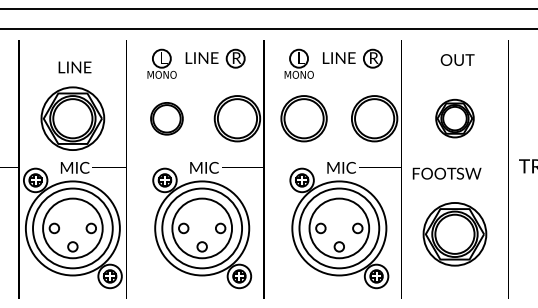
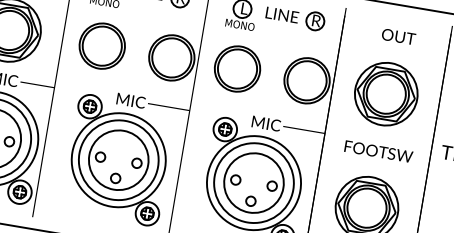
part: (166, 118) -> (101, 45), size x1.43
part: (454, 118) -> (385, 93), size x1.67
text: (446, 173) -> (378, 151), moved

